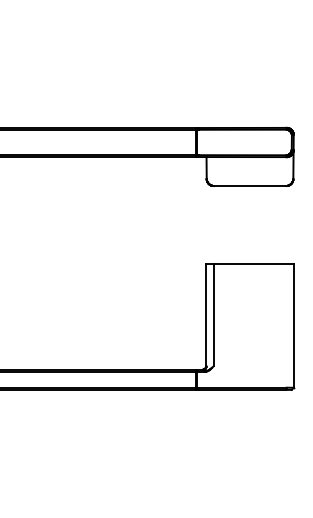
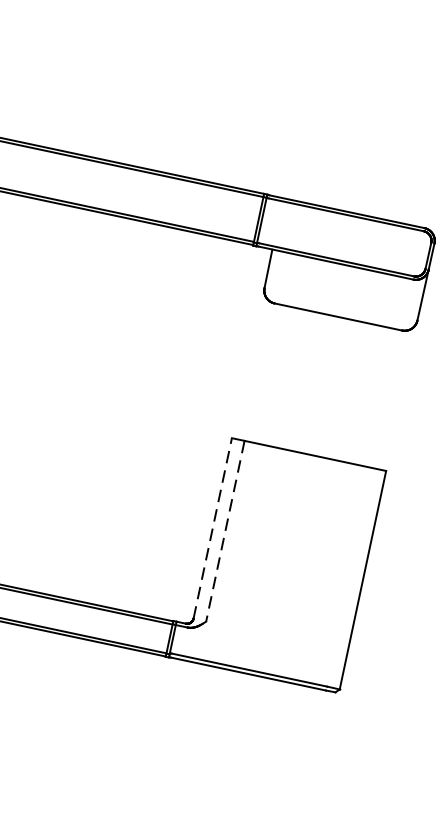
line: (206, 314) -> (213, 527), solid -> dashed
line: (213, 315) -> (225, 531), solid -> dashed

